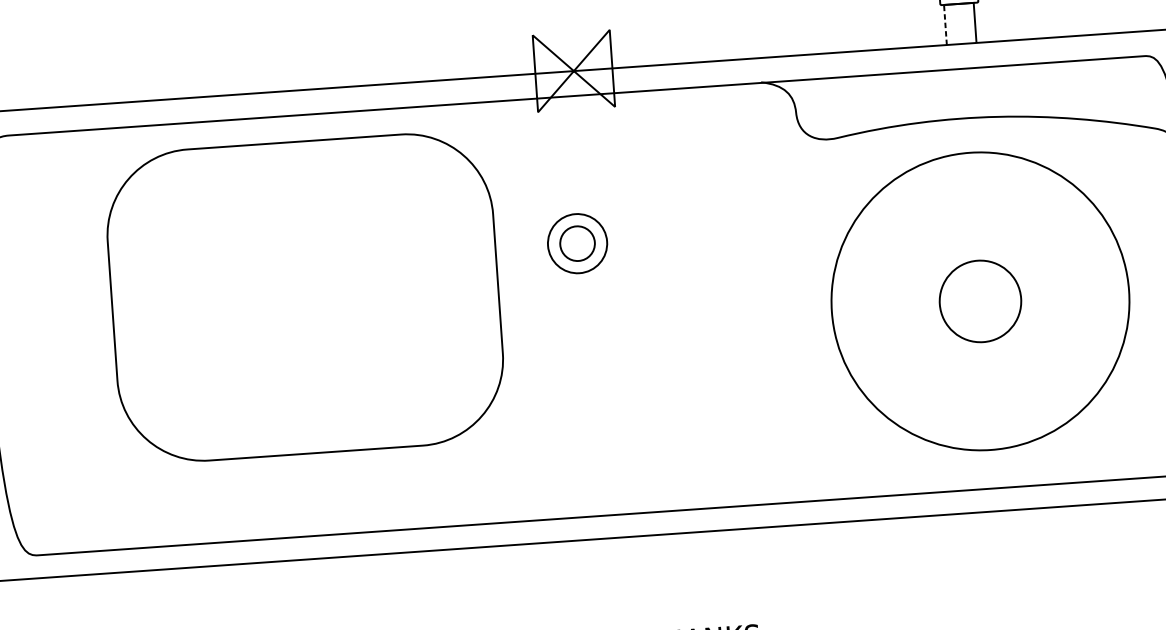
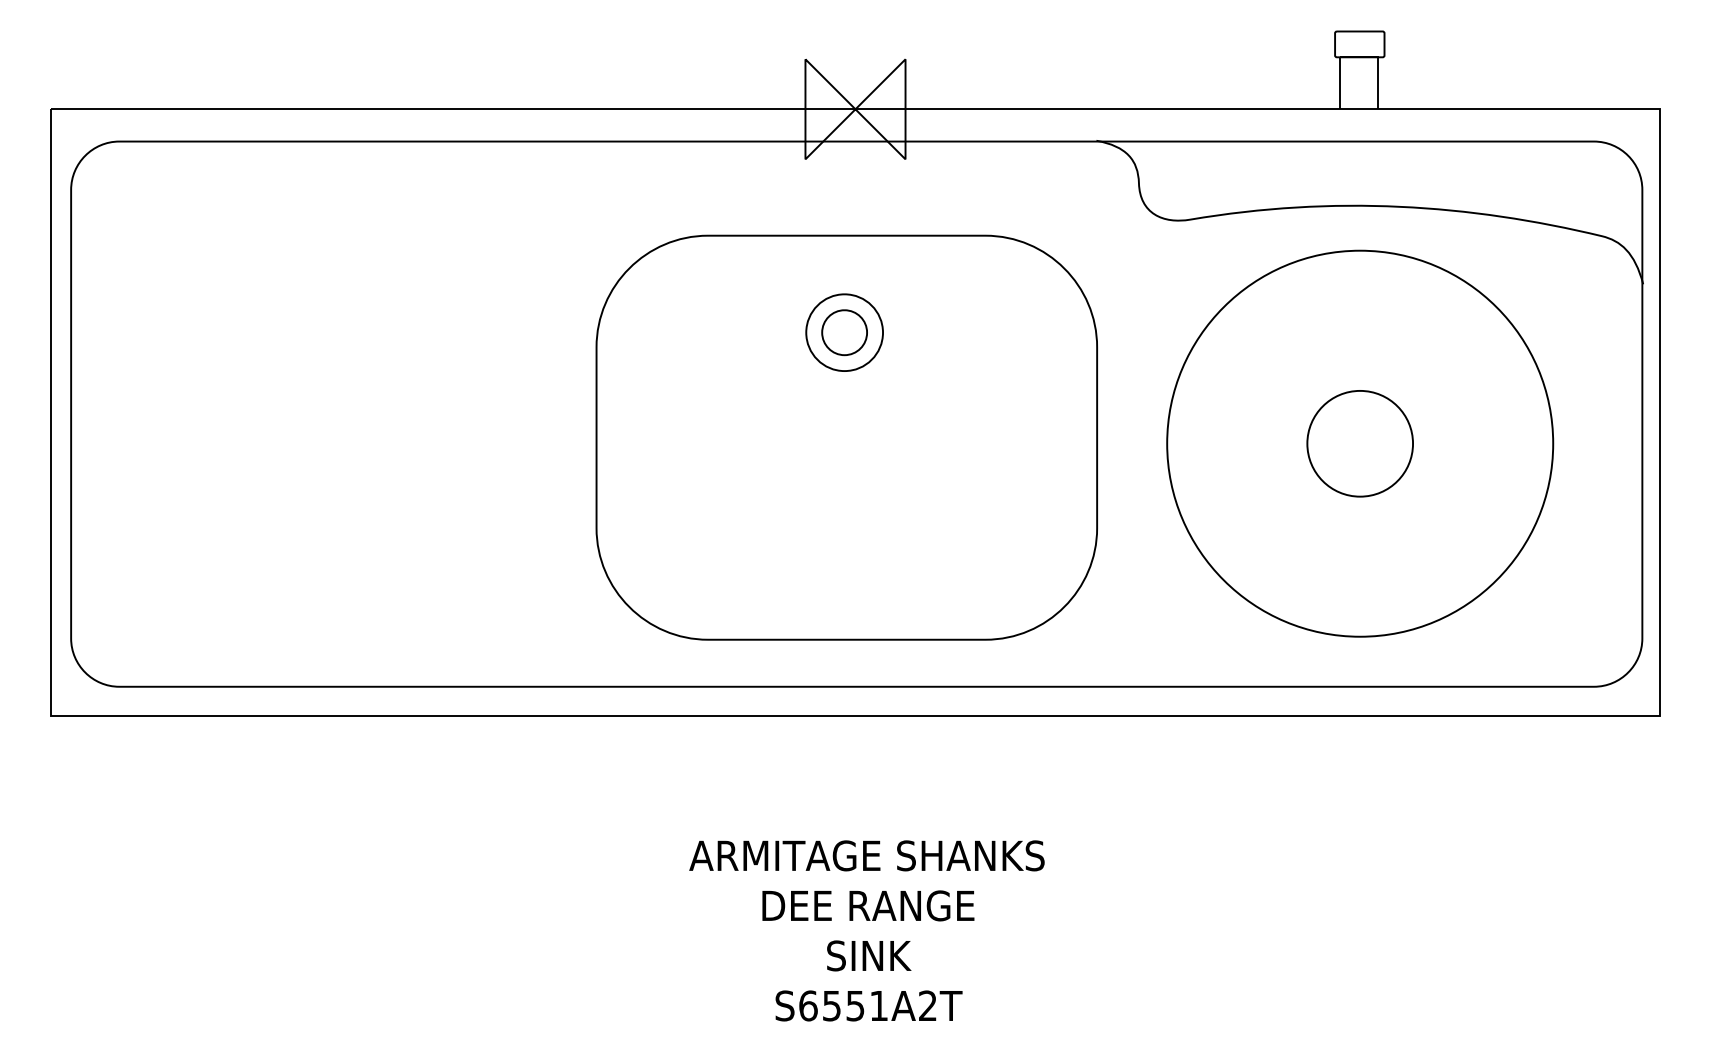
line: (945, 24) -> (1339, 82), dashed -> solid
part: (305, 297) -> (846, 437), moved

